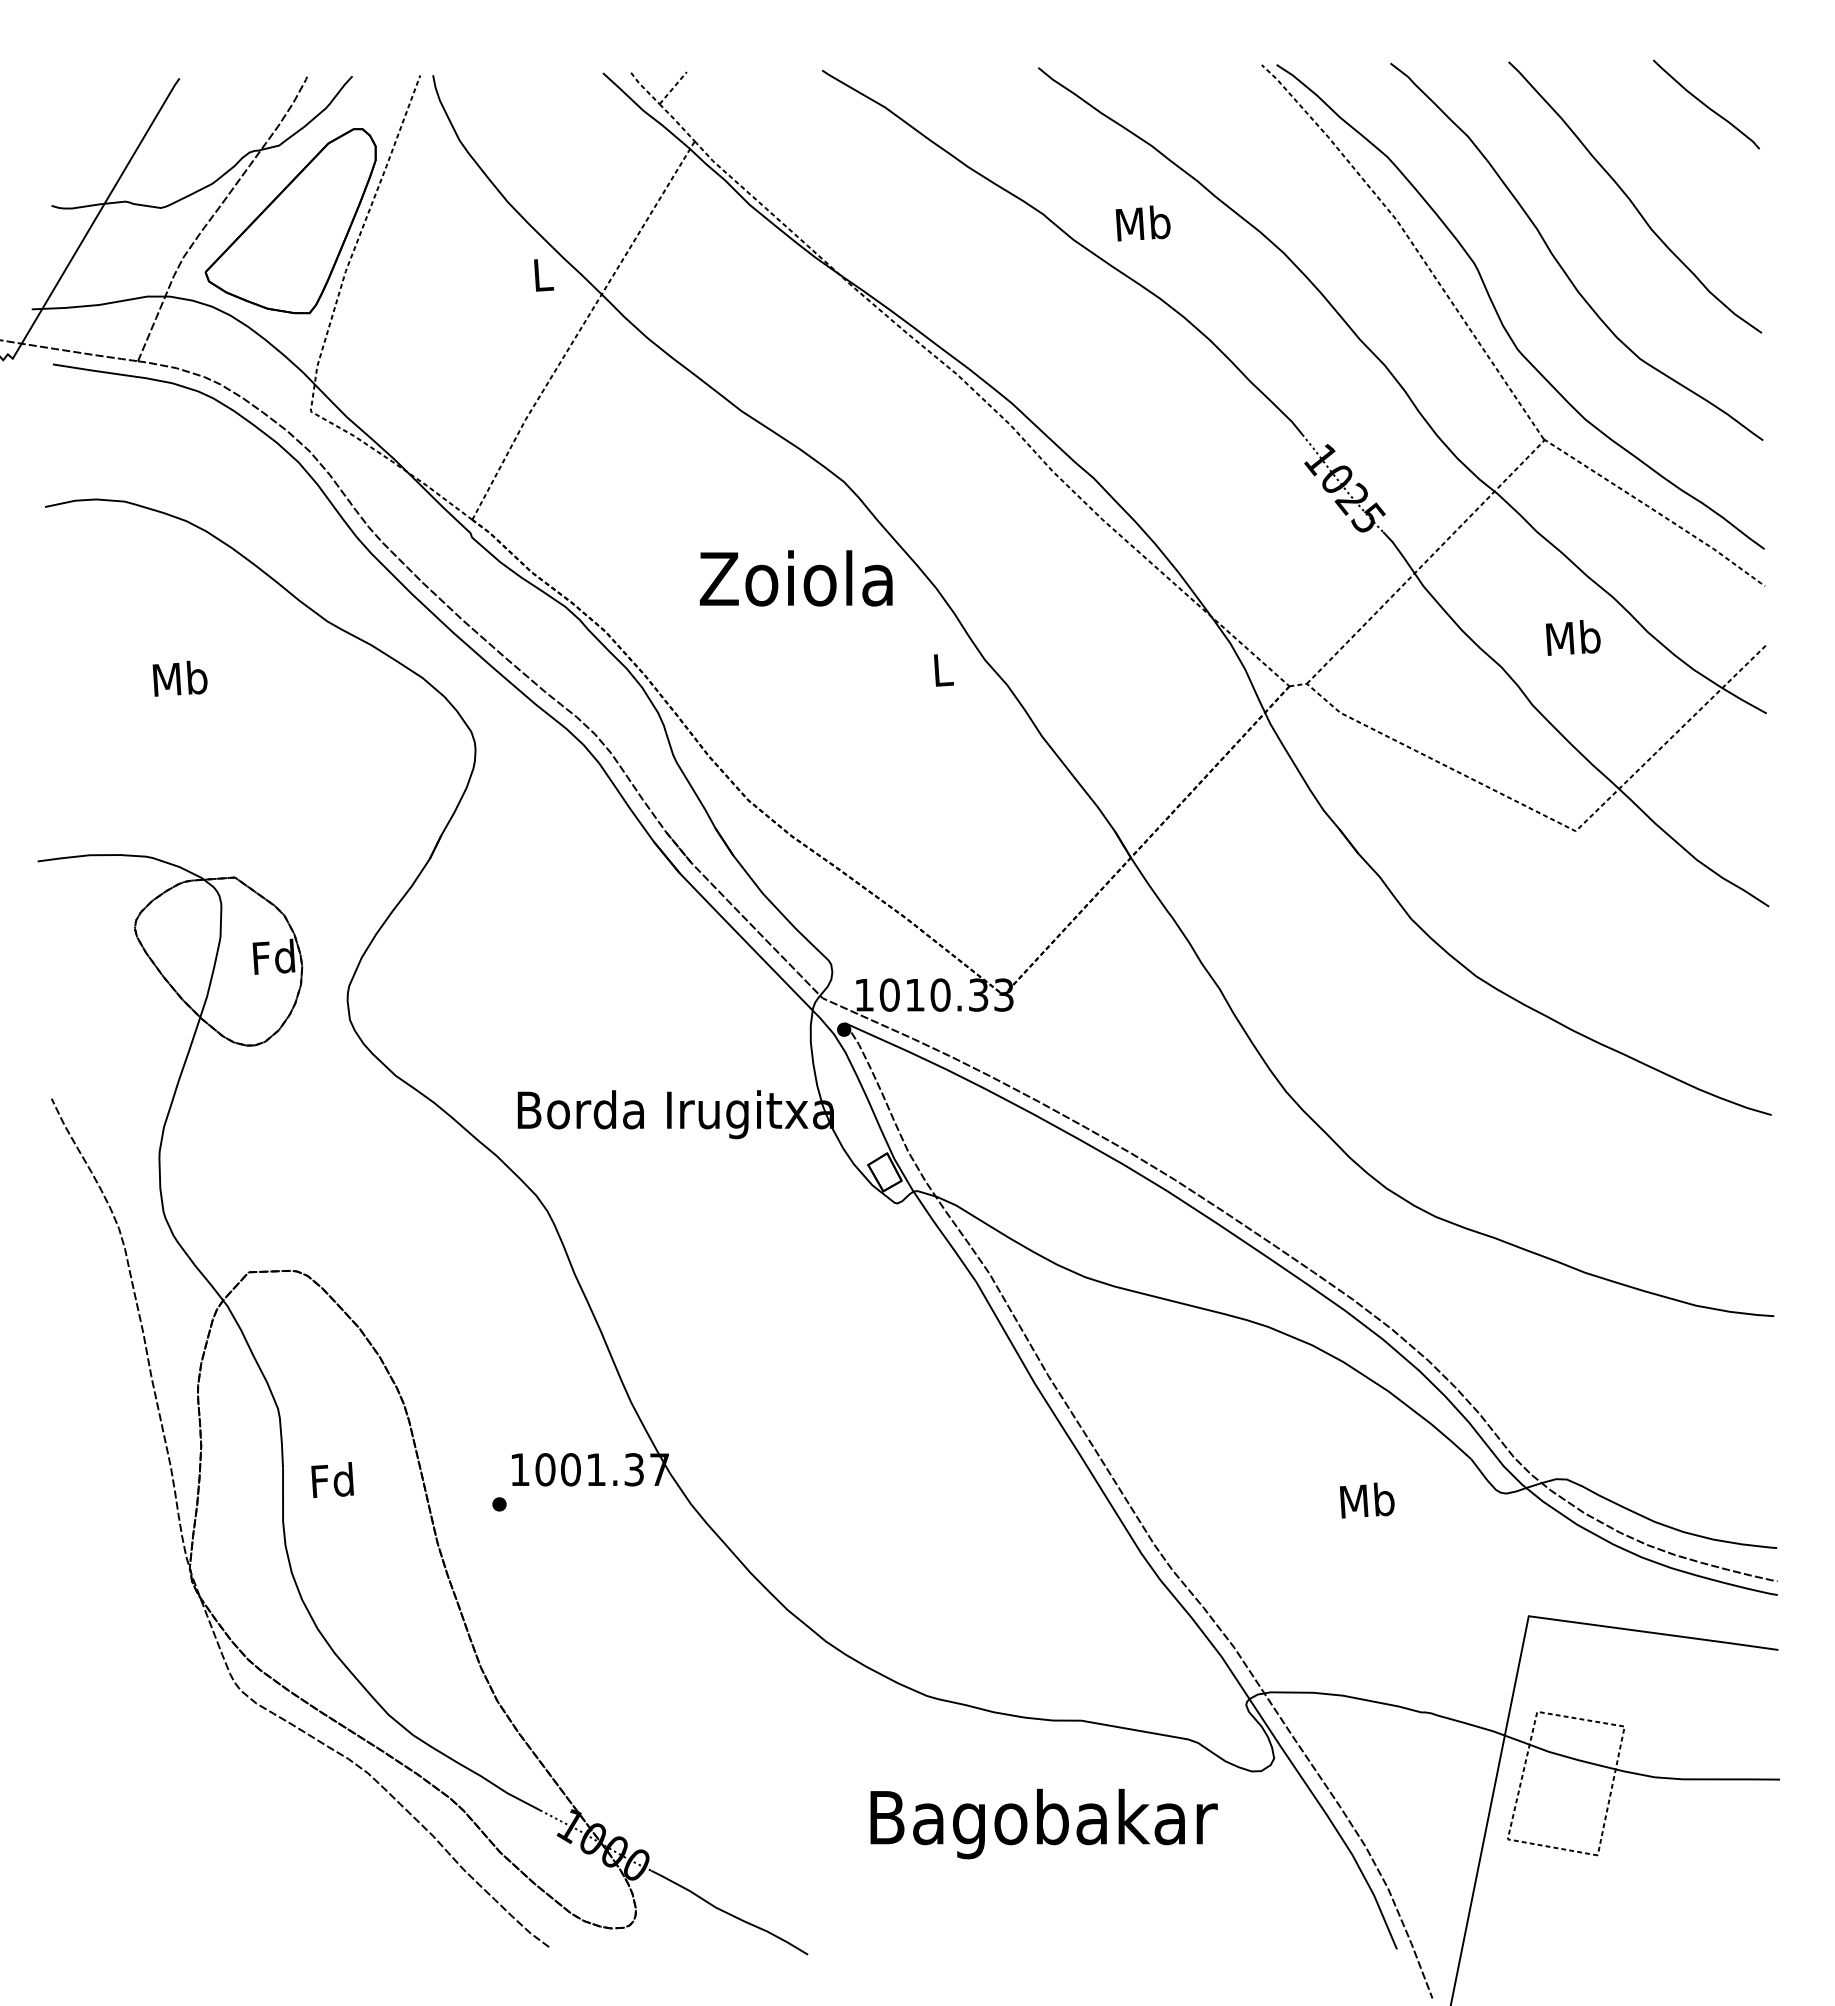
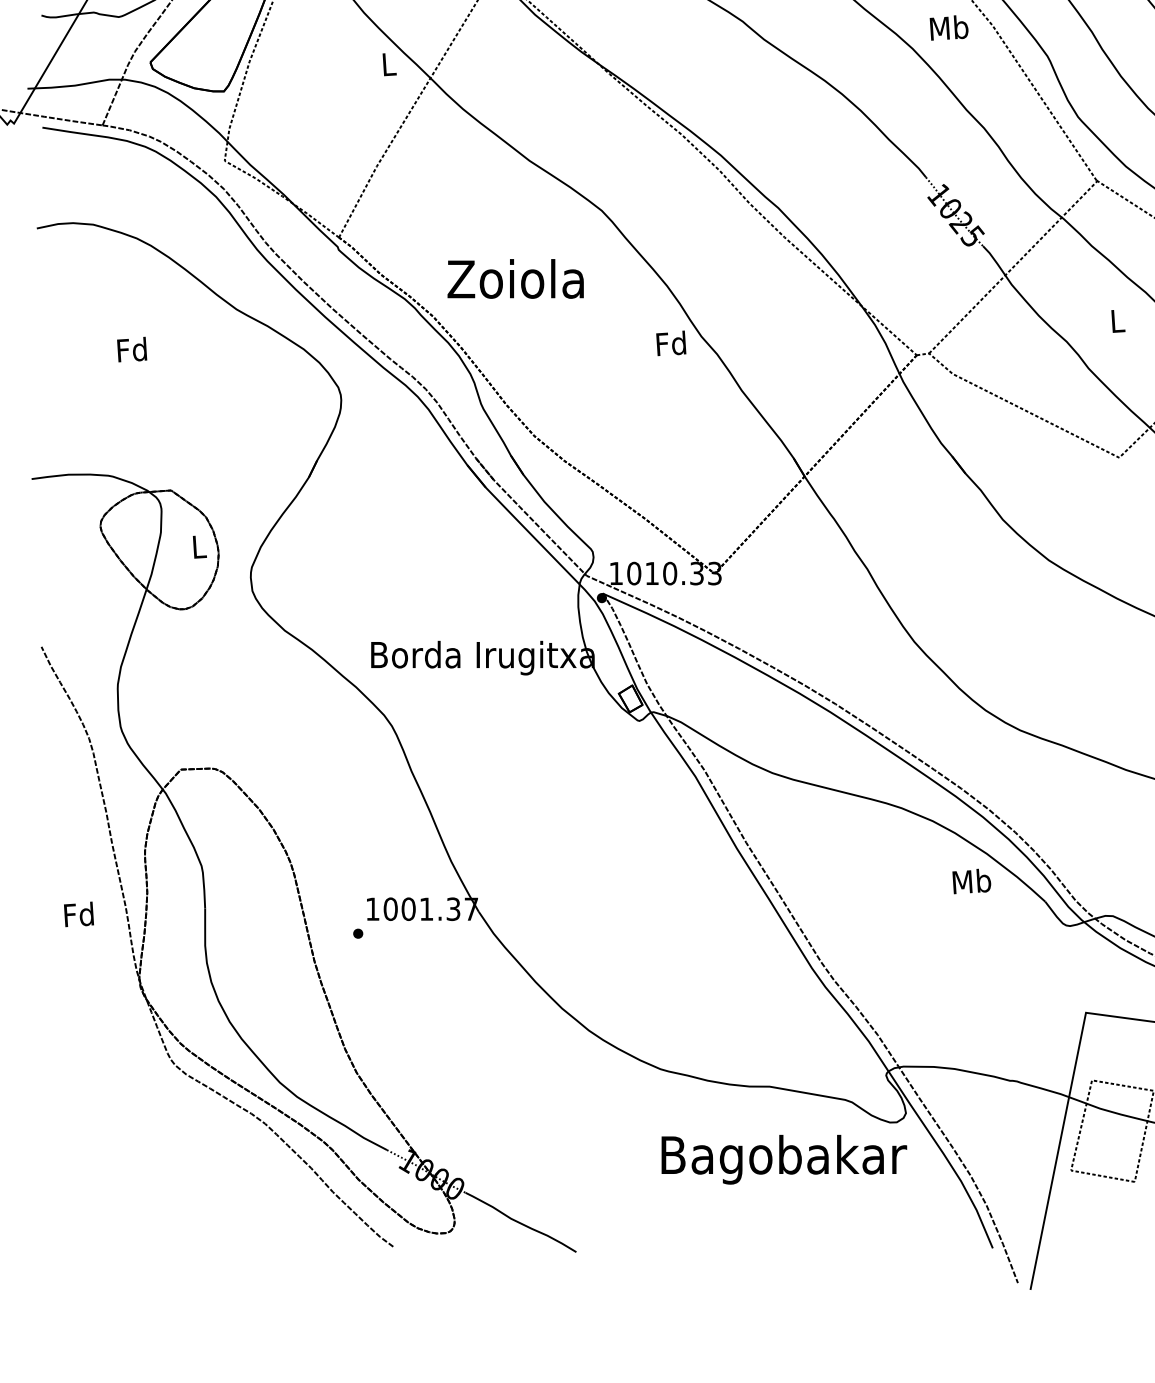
text: (1142, 223) -> (948, 28), moved
text: (795, 578) -> (515, 279), moved
text: (1572, 637) -> (1116, 320), Mb -> L
text: (942, 669) -> (671, 343), L -> Fd
text: (179, 678) -> (131, 349), Mb -> Fd
text: (273, 956) -> (198, 546), Fd -> L
text: (332, 1480) -> (78, 914), moved
text: (1367, 1500) -> (971, 881), moved
text: (1043, 1823) -> (783, 1159), moved

